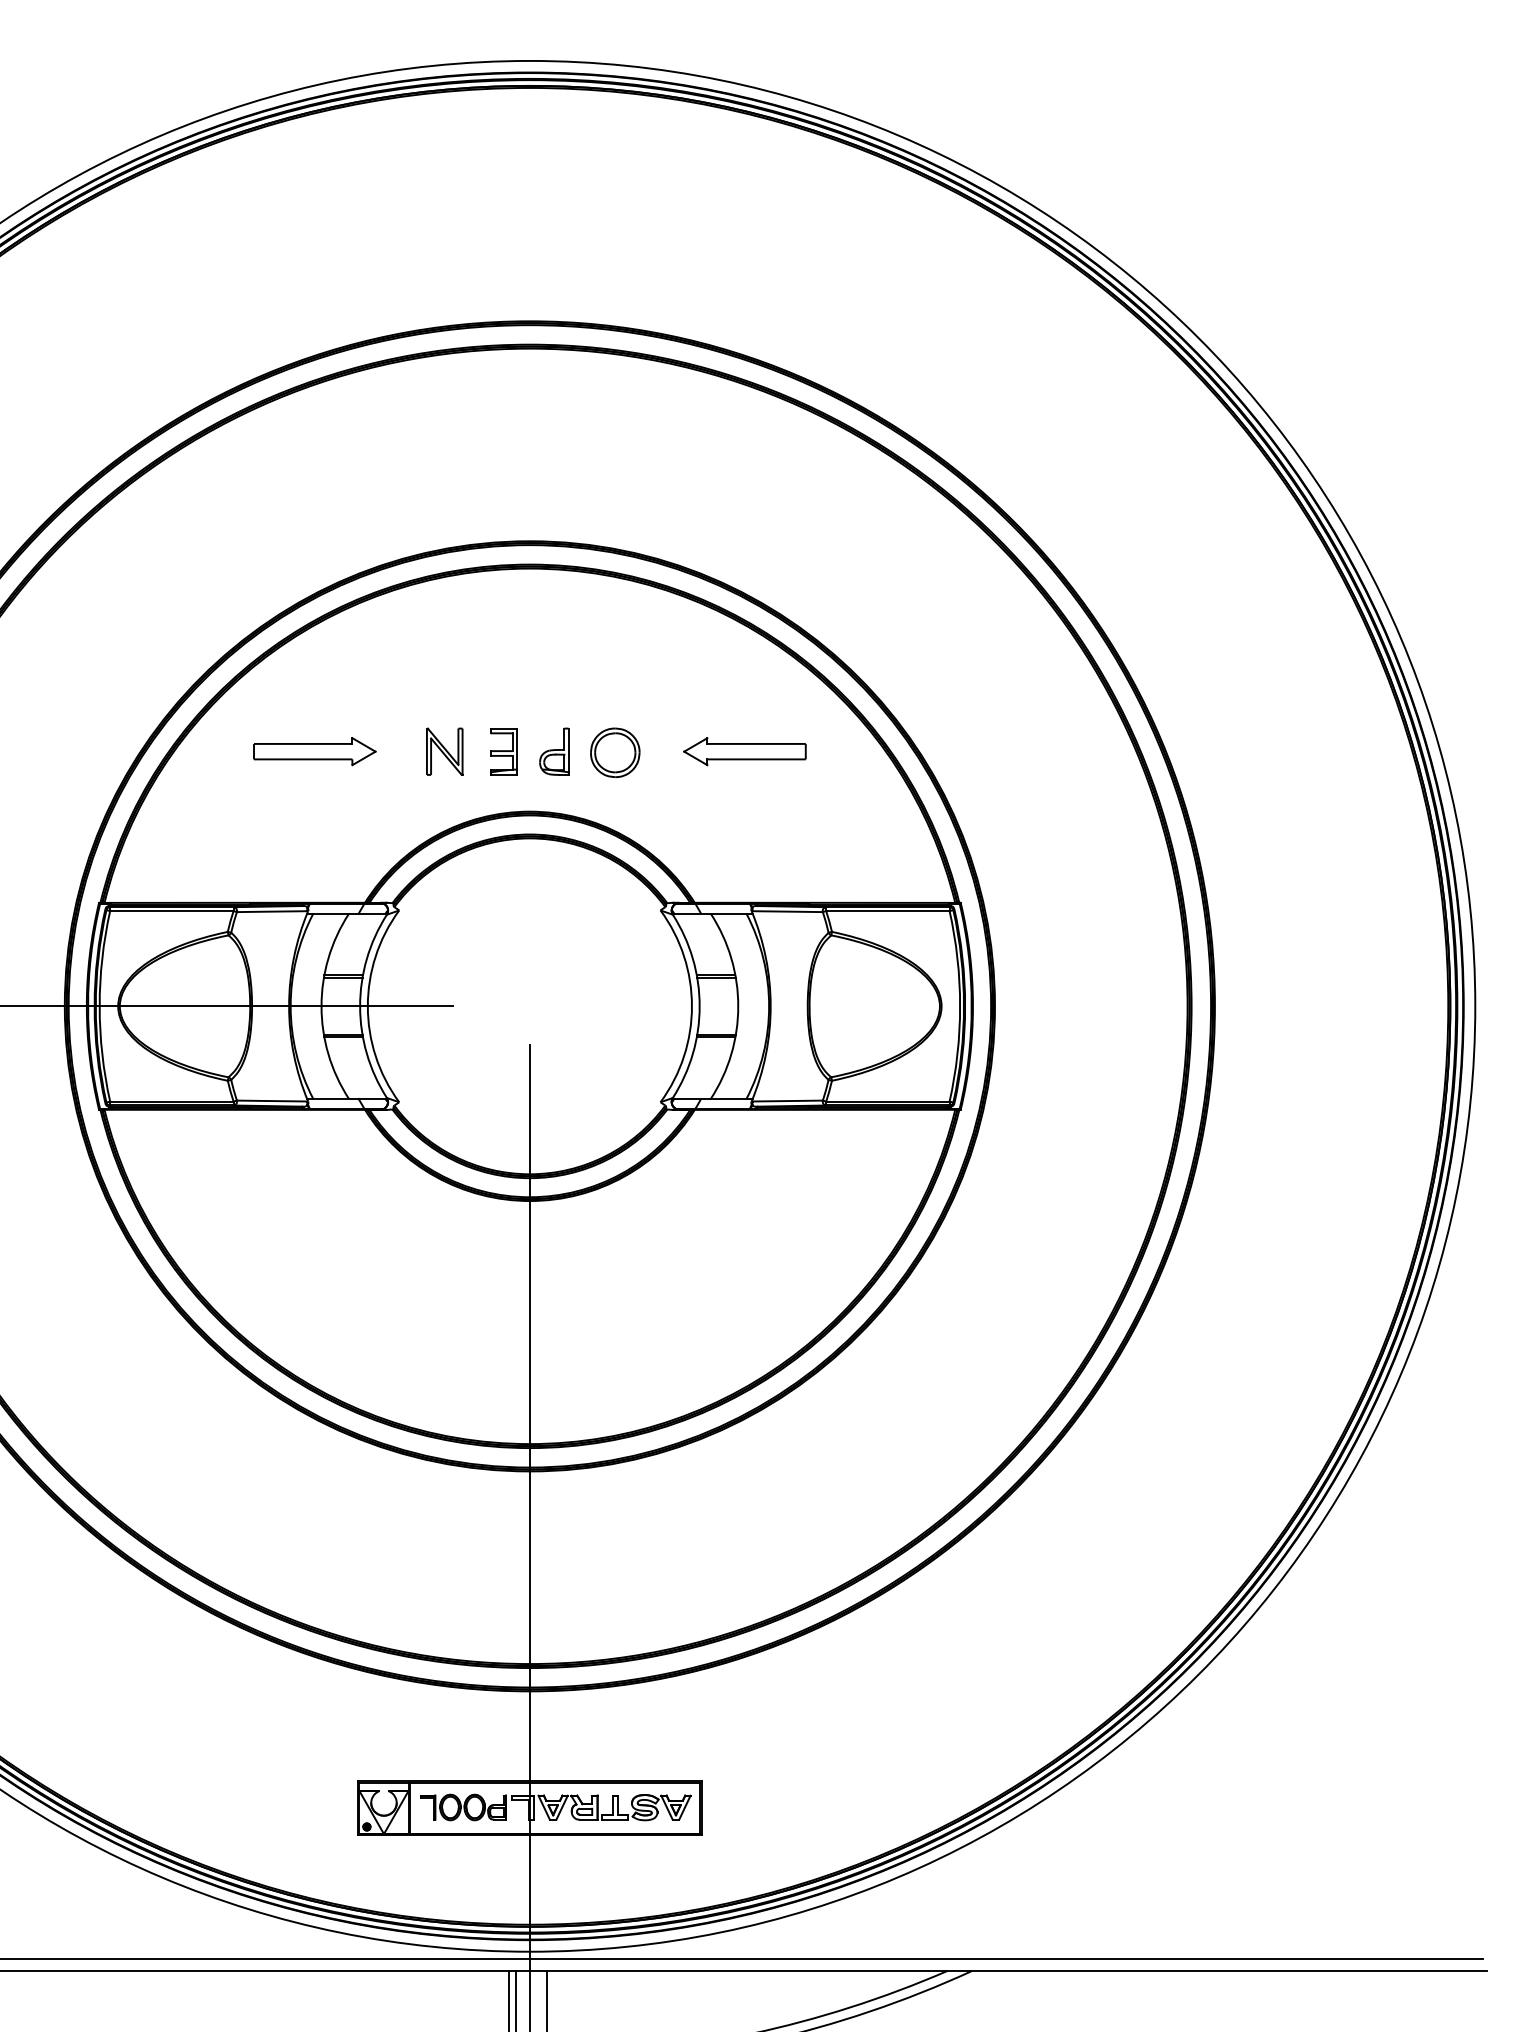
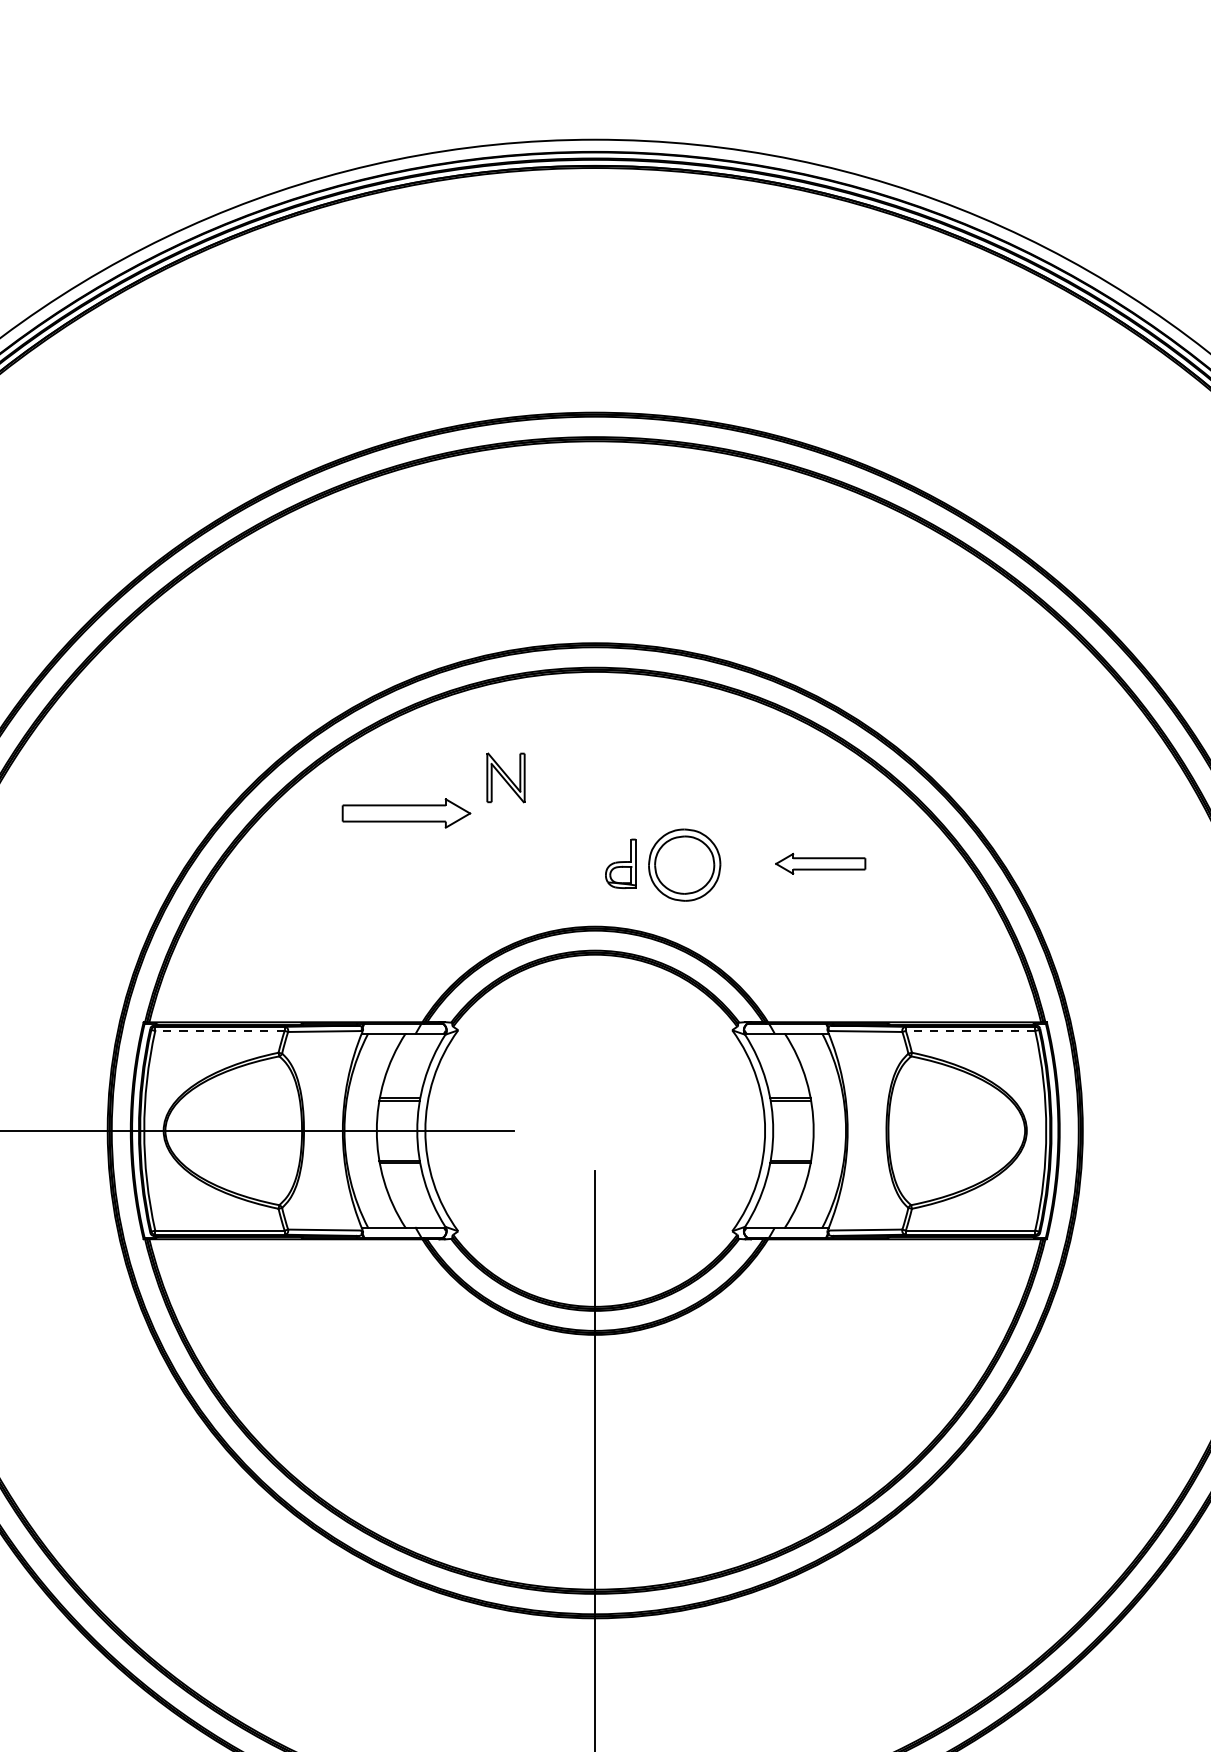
part: (314, 751) -> (406, 813), moved
part: (444, 751) -> (505, 777), moved
part: (503, 751) -> (567, 863), removed
part: (744, 751) -> (820, 863), size x0.7
part: (615, 752) -> (684, 864), size x1.4
line: (171, 911) -> (219, 1031), solid -> dashed
line: (887, 911) -> (970, 1031), solid -> dashed

